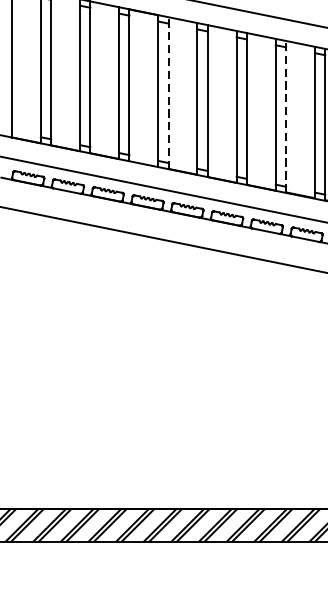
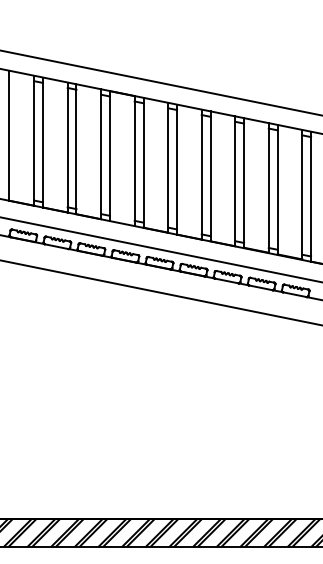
line: (168, 92) -> (143, 162), dashed -> solid
line: (286, 116) -> (244, 182), dashed -> solid

